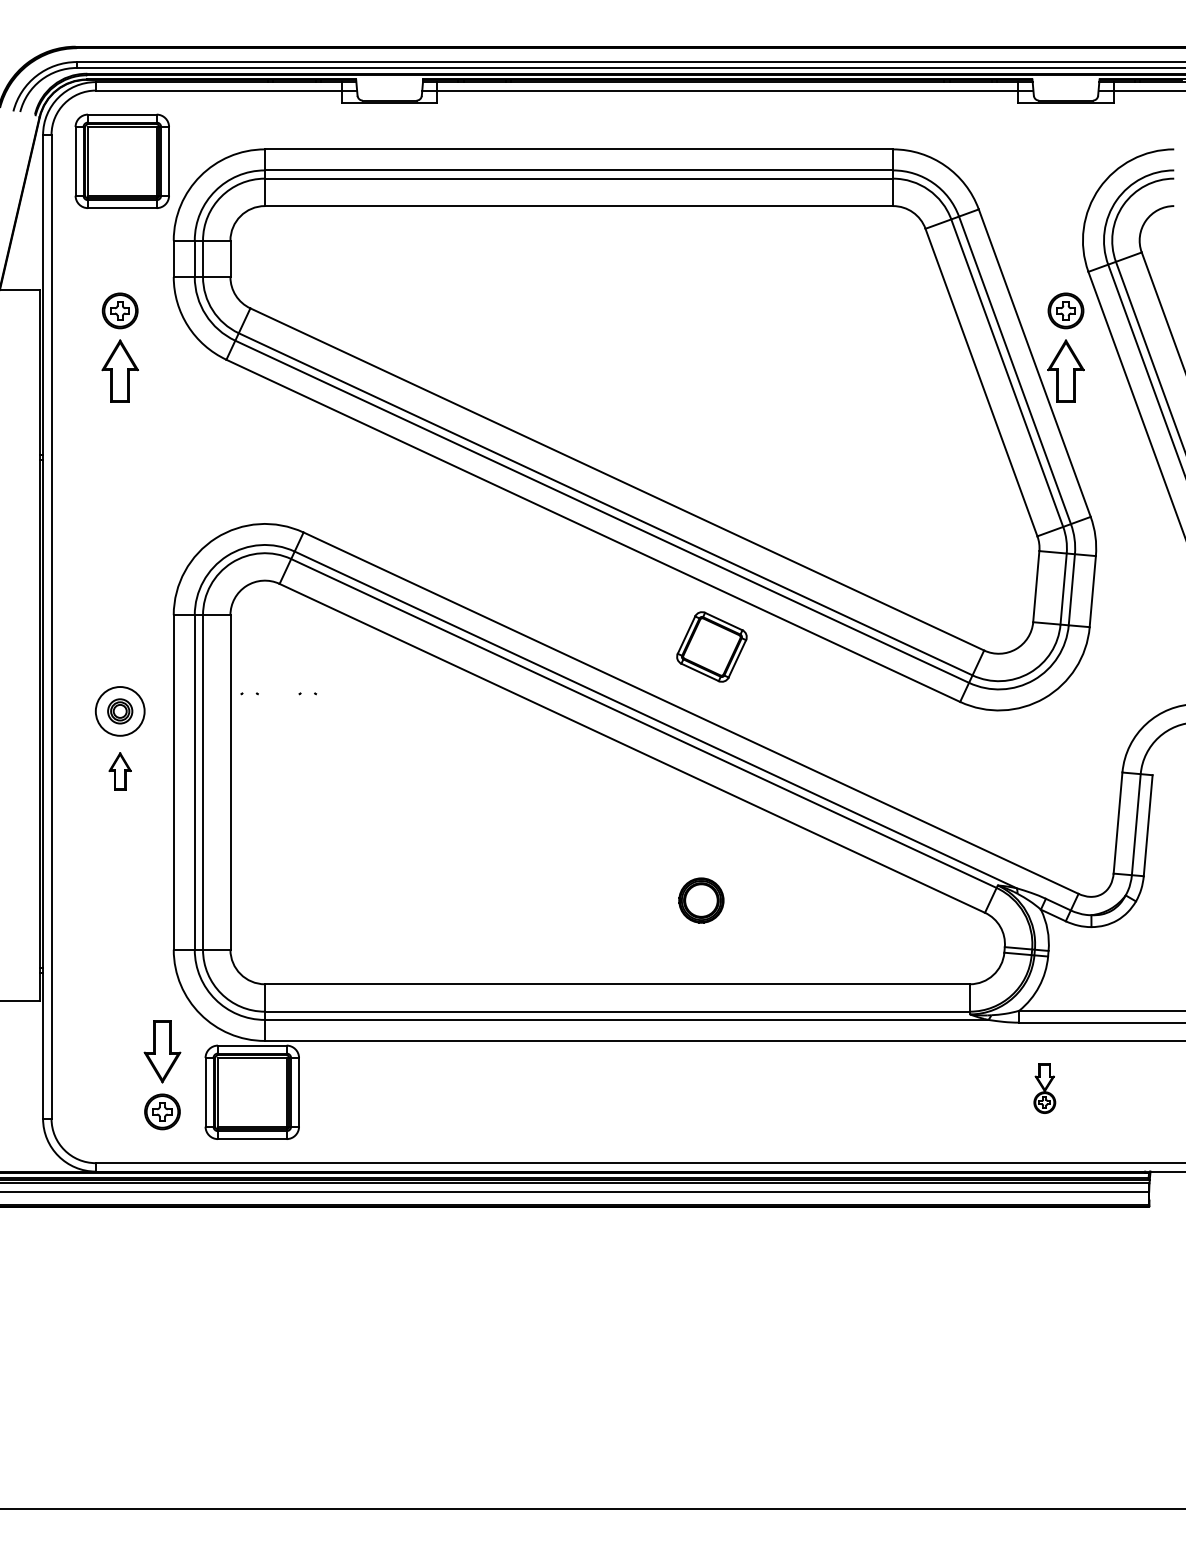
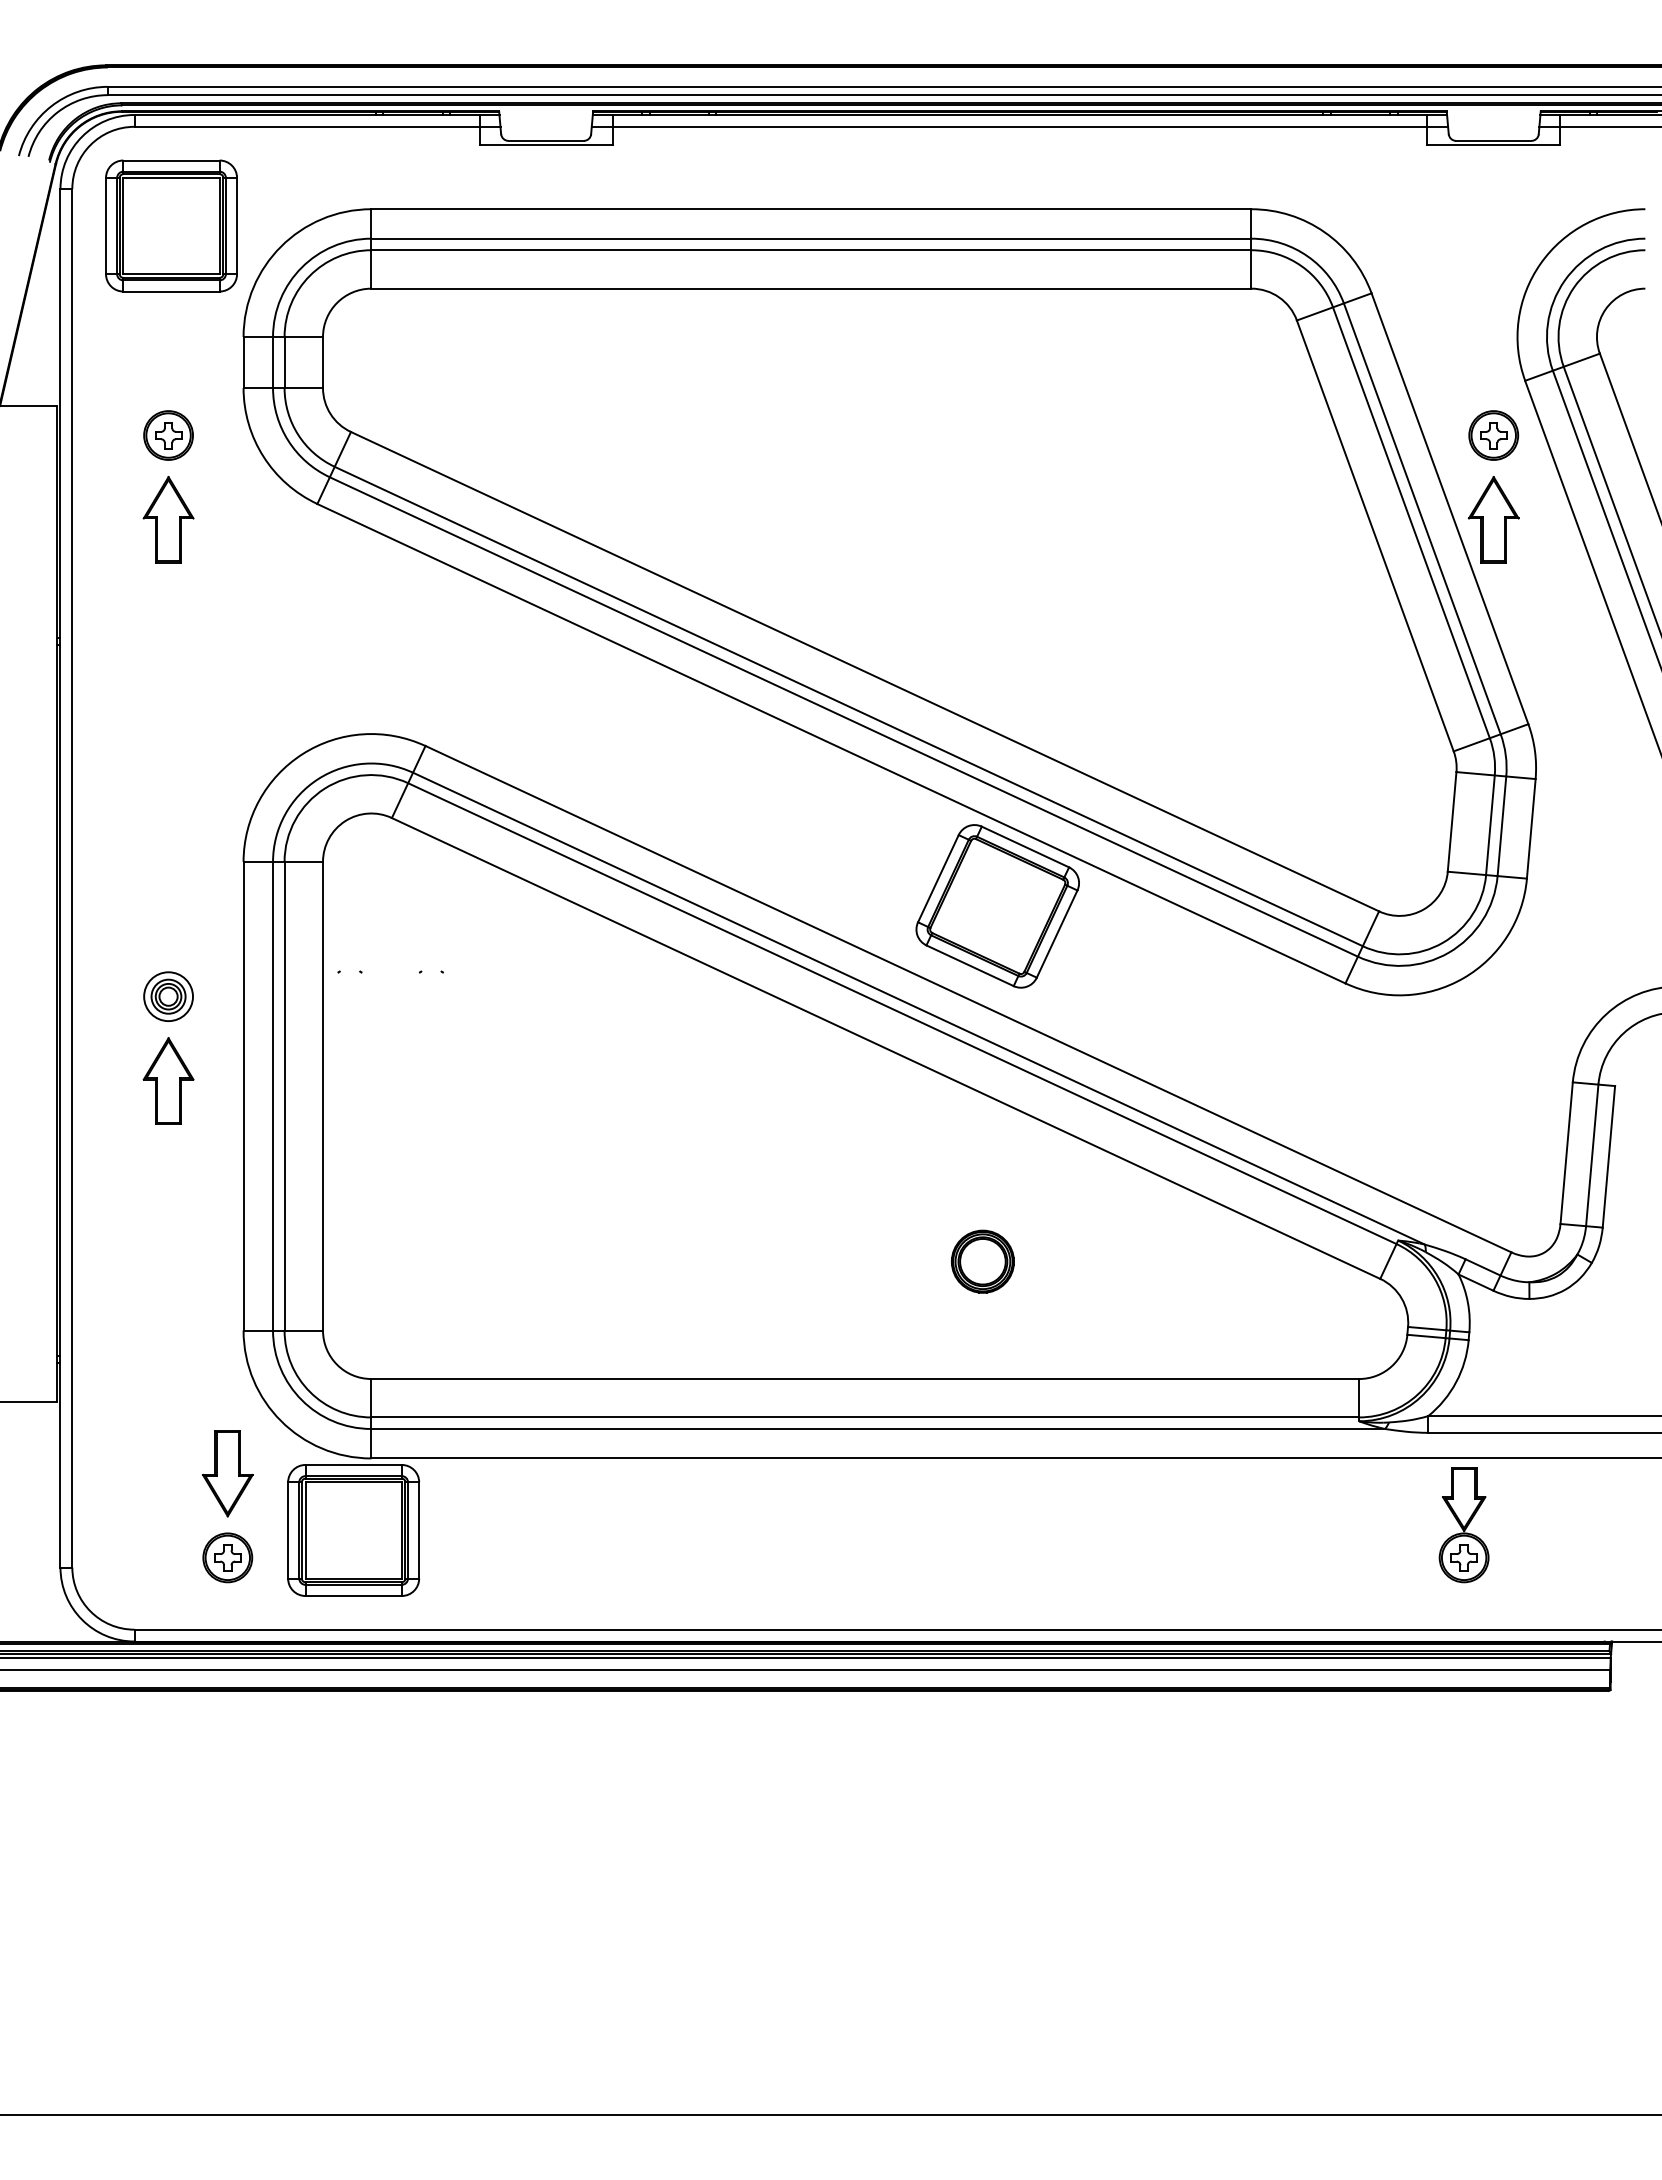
part: (711, 647) -> (997, 906), size x1.67
circle: (120, 711) -> (168, 996), size x0.71
part: (120, 771) -> (168, 1080), size x1.67
part: (1044, 1088) -> (1463, 1525), size x1.67

